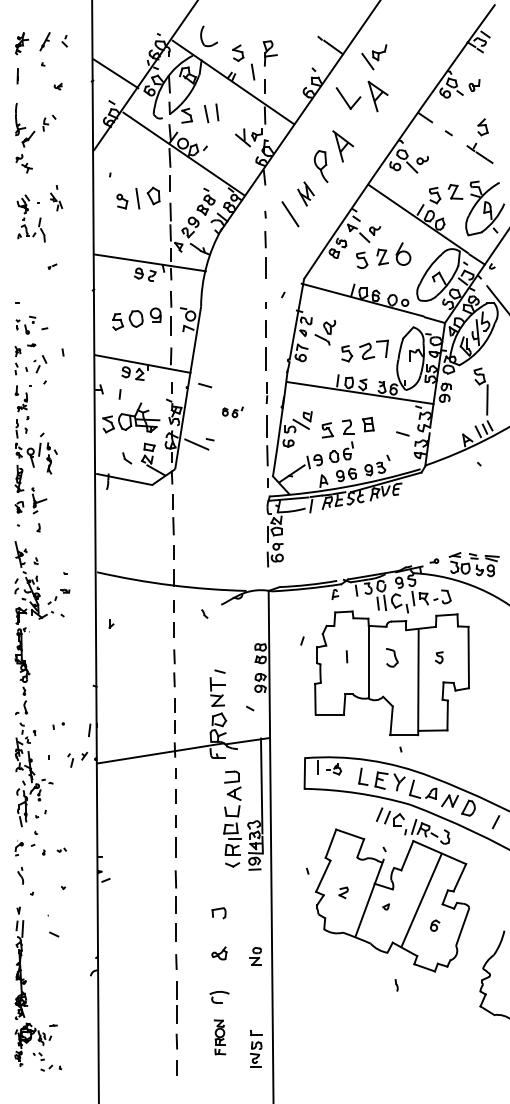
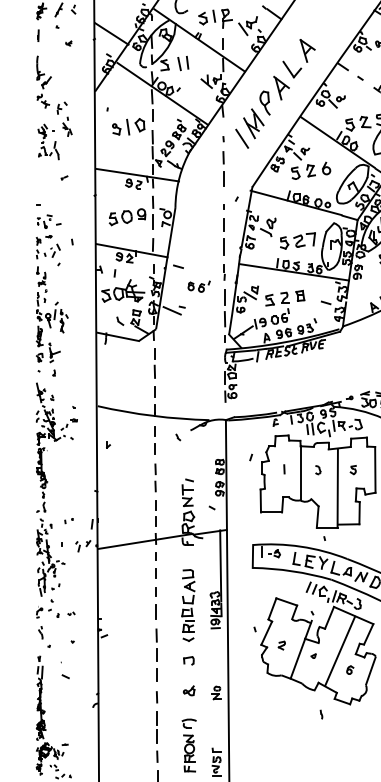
part: (374, 57) -> (248, 26), moved
line: (253, 71) -> (214, 15), moved
part: (348, 98) -> (292, 69), moved
part: (49, 122) -> (62, 107), moved
part: (305, 193) -> (253, 123), size x1.67
part: (403, 253) -> (326, 168), size x0.71
part: (232, 412) -> (198, 286), size x1.43
part: (392, 657) -> (318, 469), size x0.62
part: (232, 818) -> (188, 605), moved
part: (219, 1037) -> (189, 753), size x1.43

